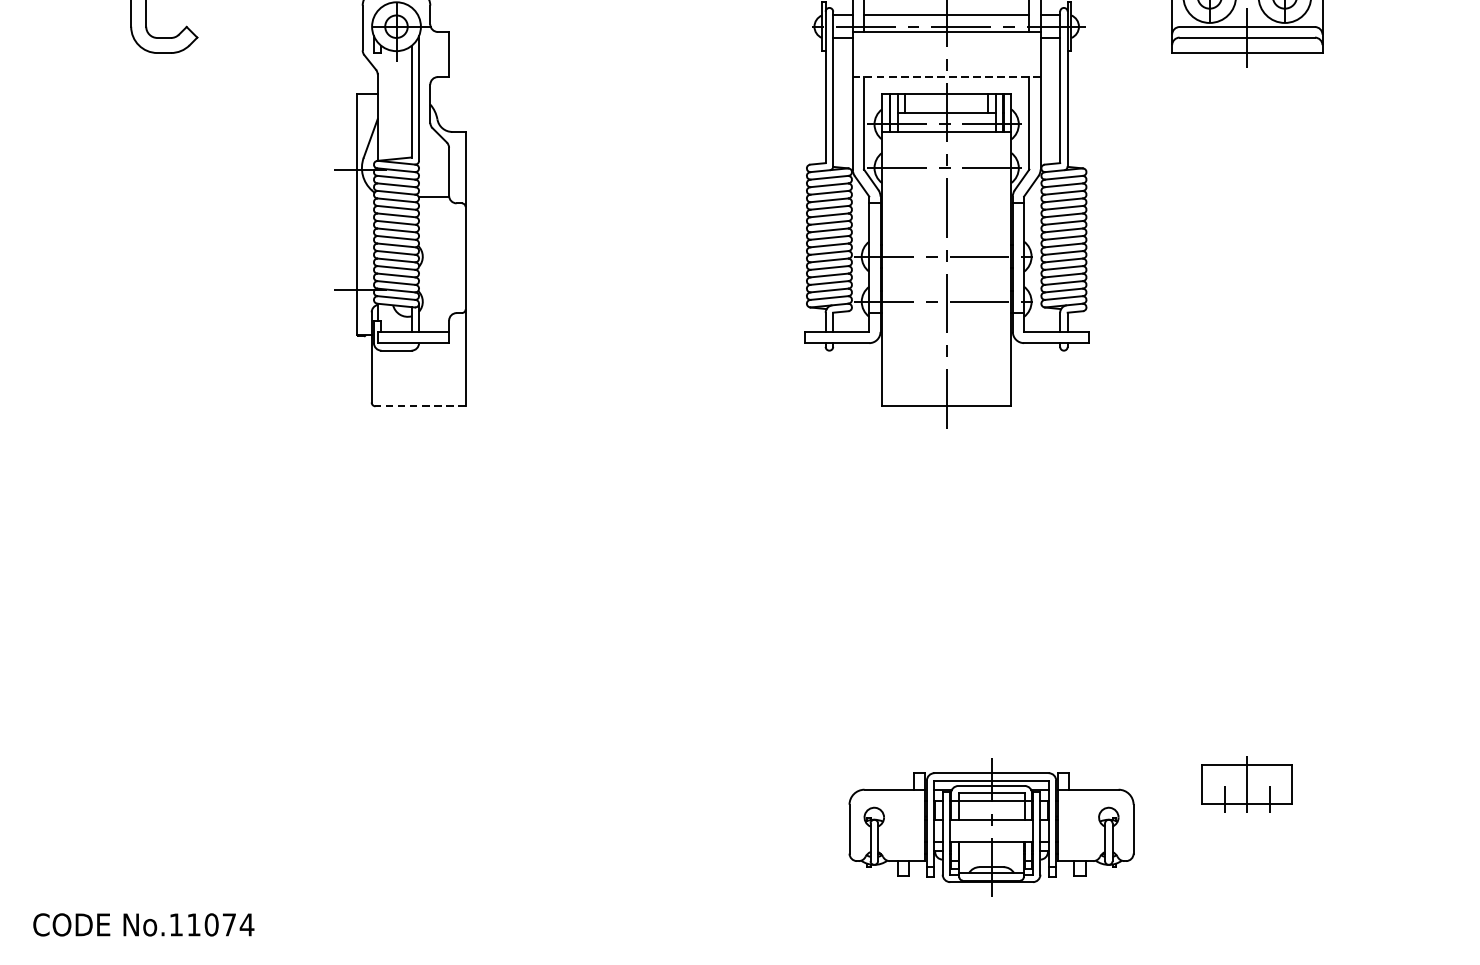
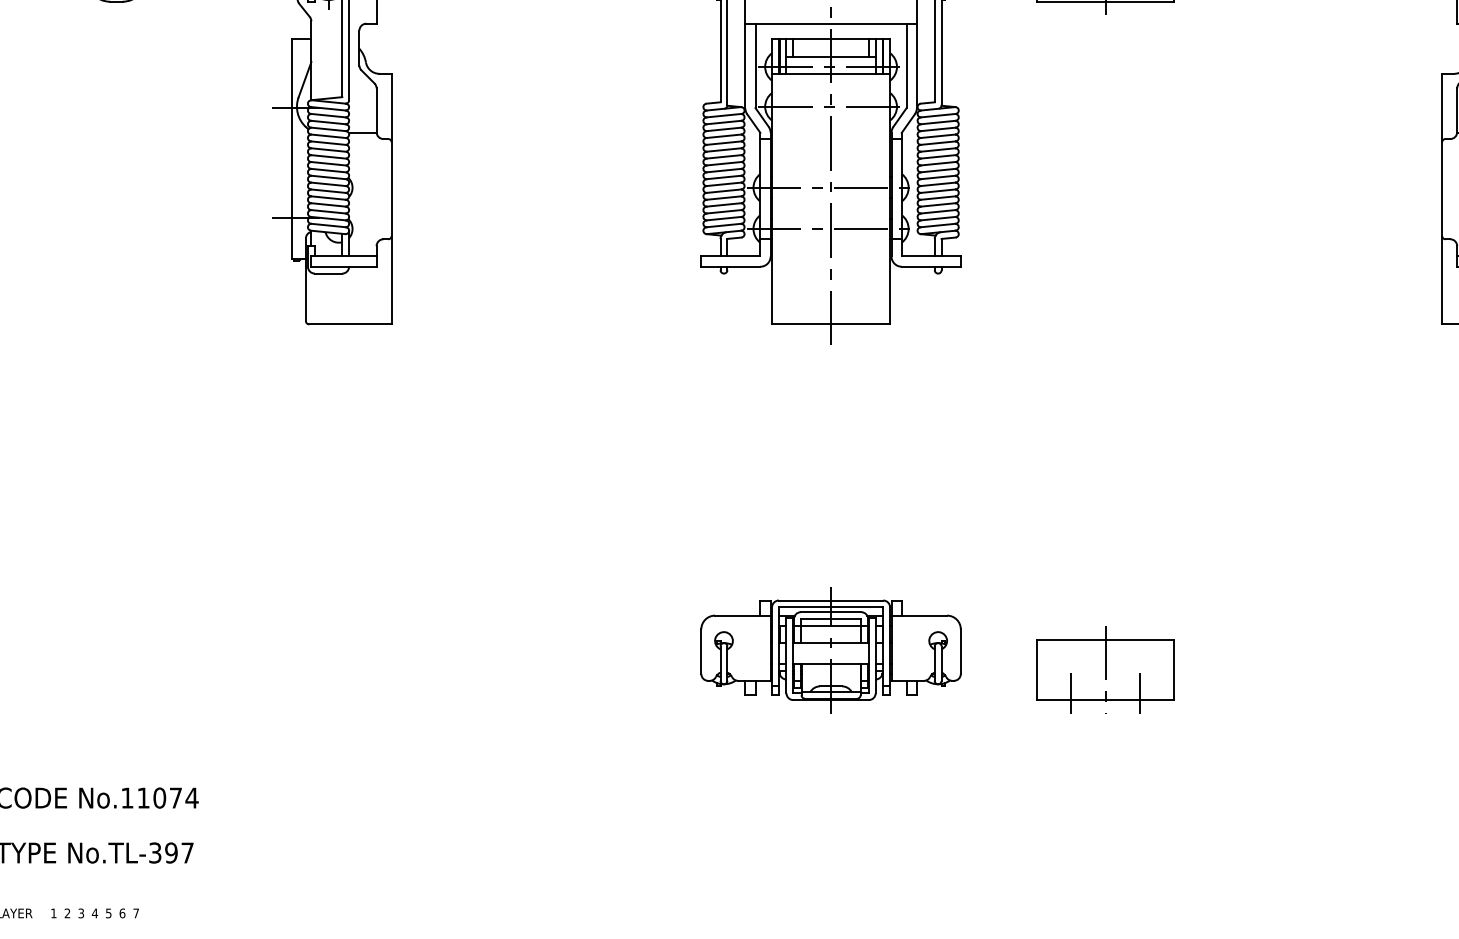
line: (947, 76) -> (831, 23), dashed -> solid
line: (420, 406) -> (350, 324), dashed -> solid
part: (1247, 784) -> (1105, 669), size x1.67
part: (990, 827) -> (830, 650), moved

